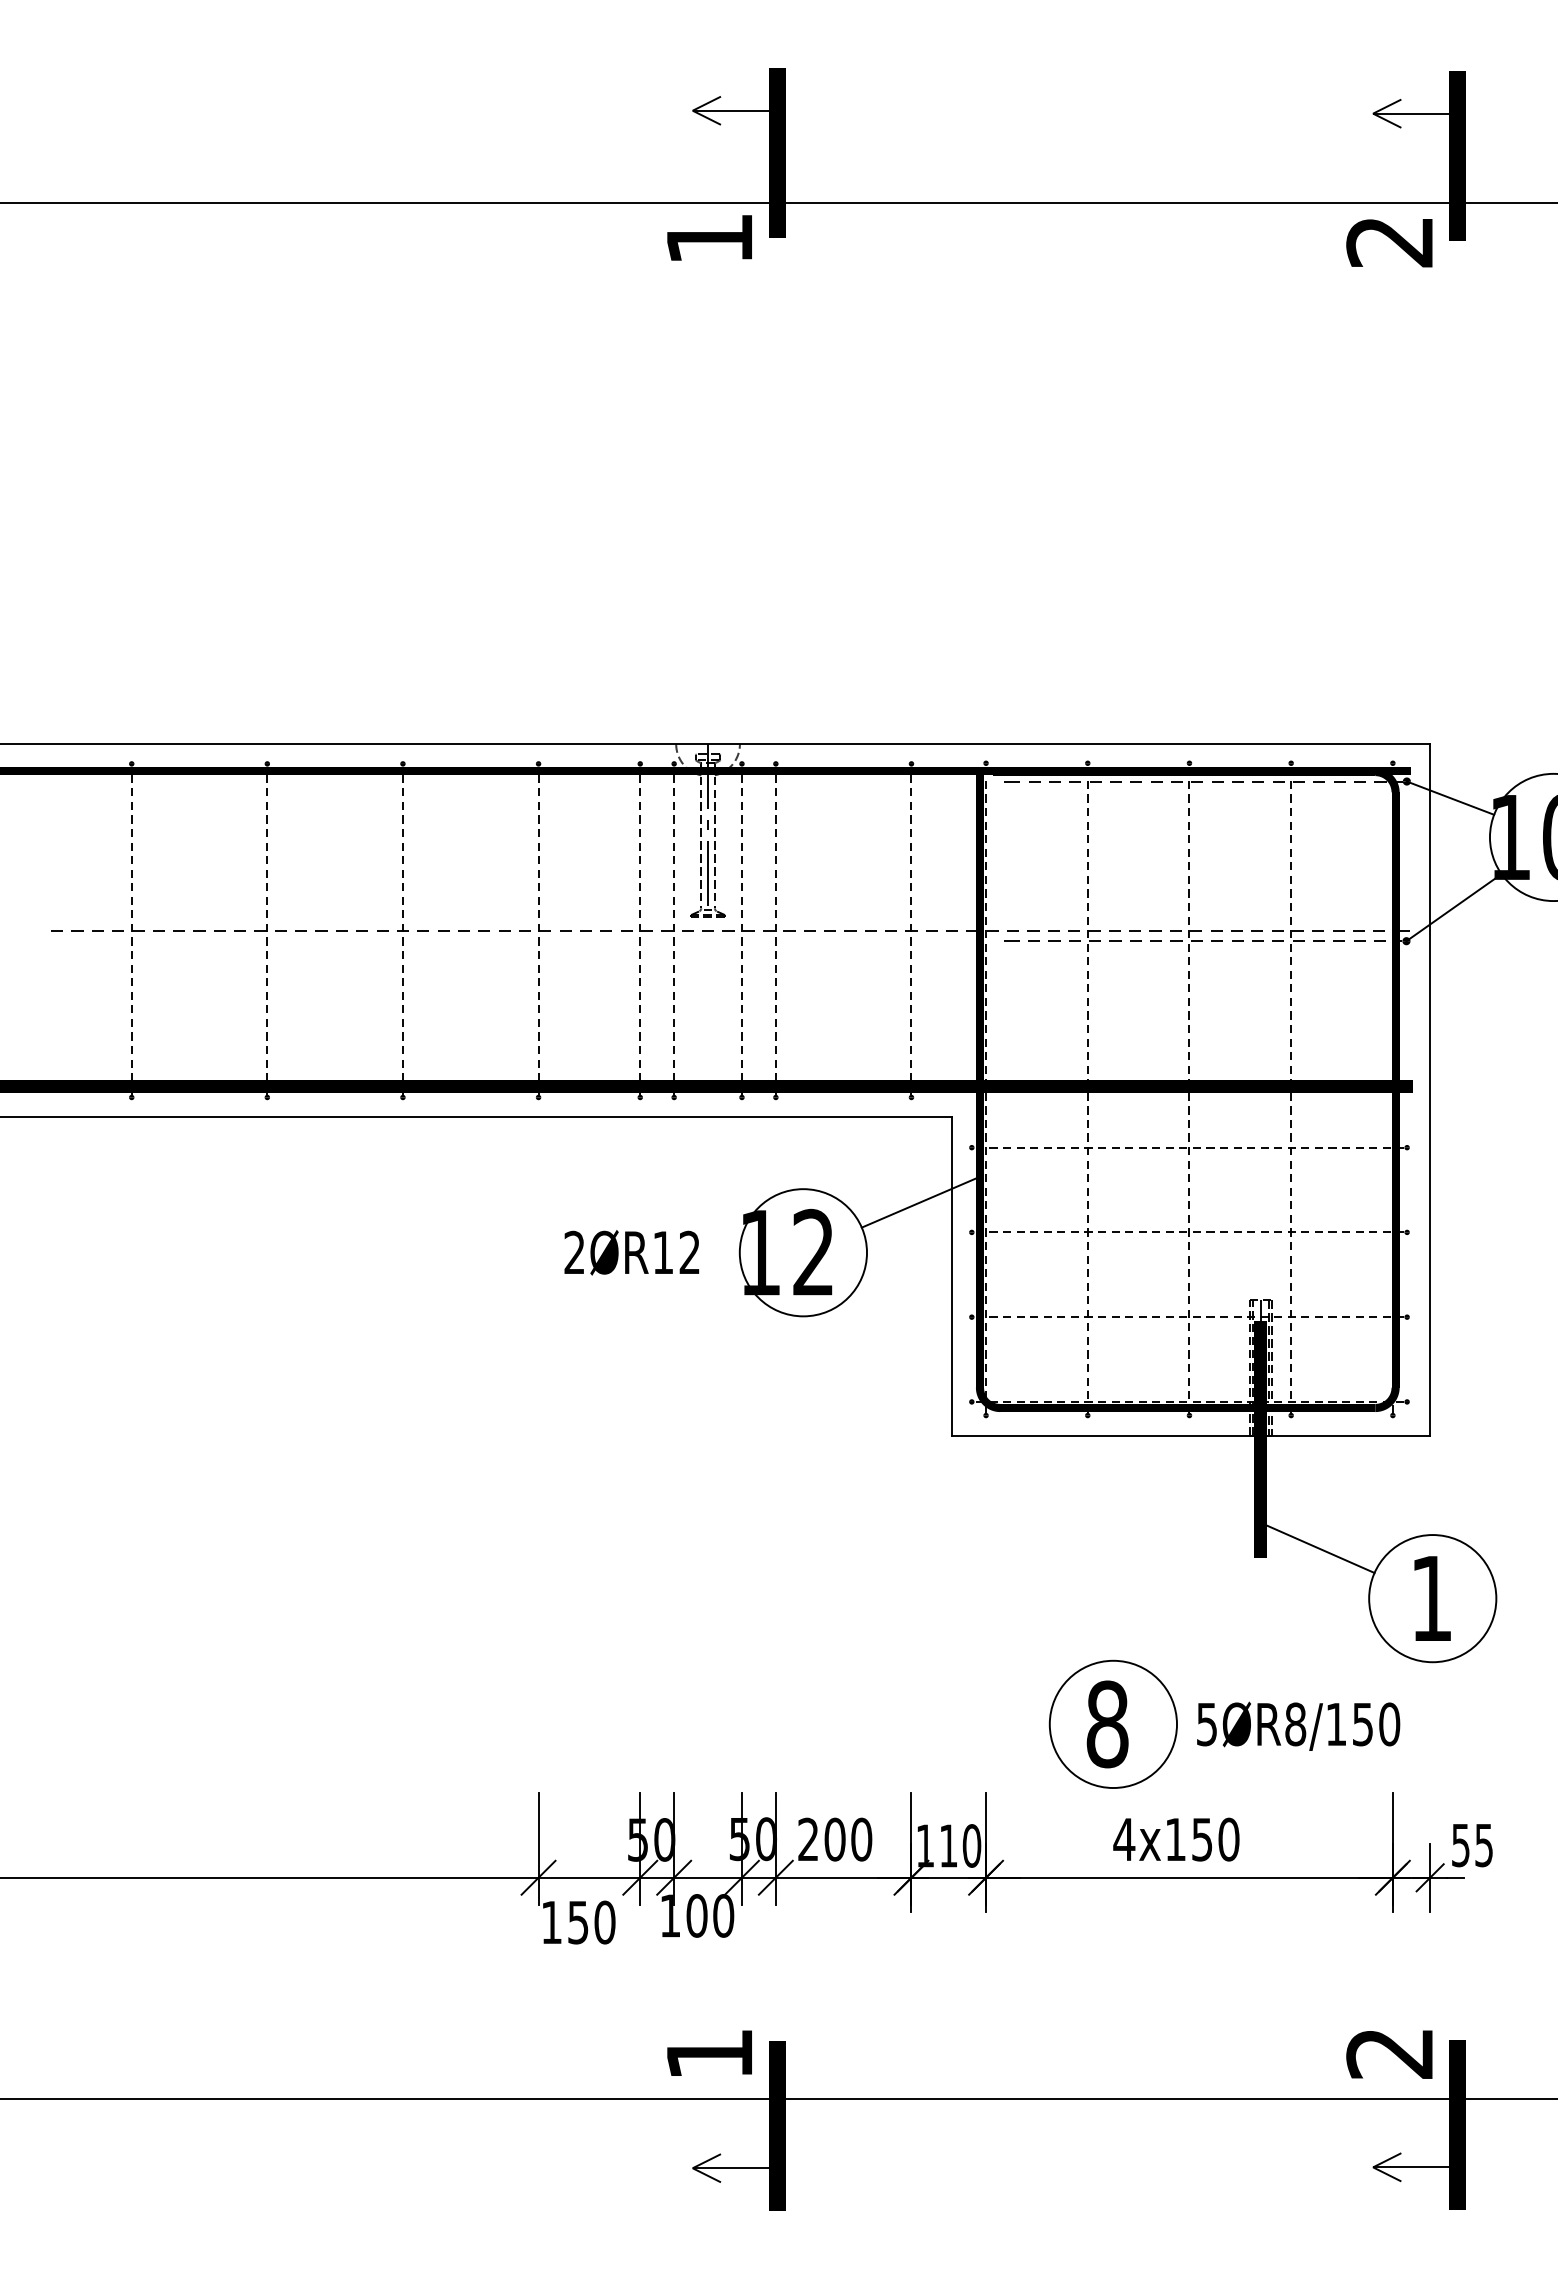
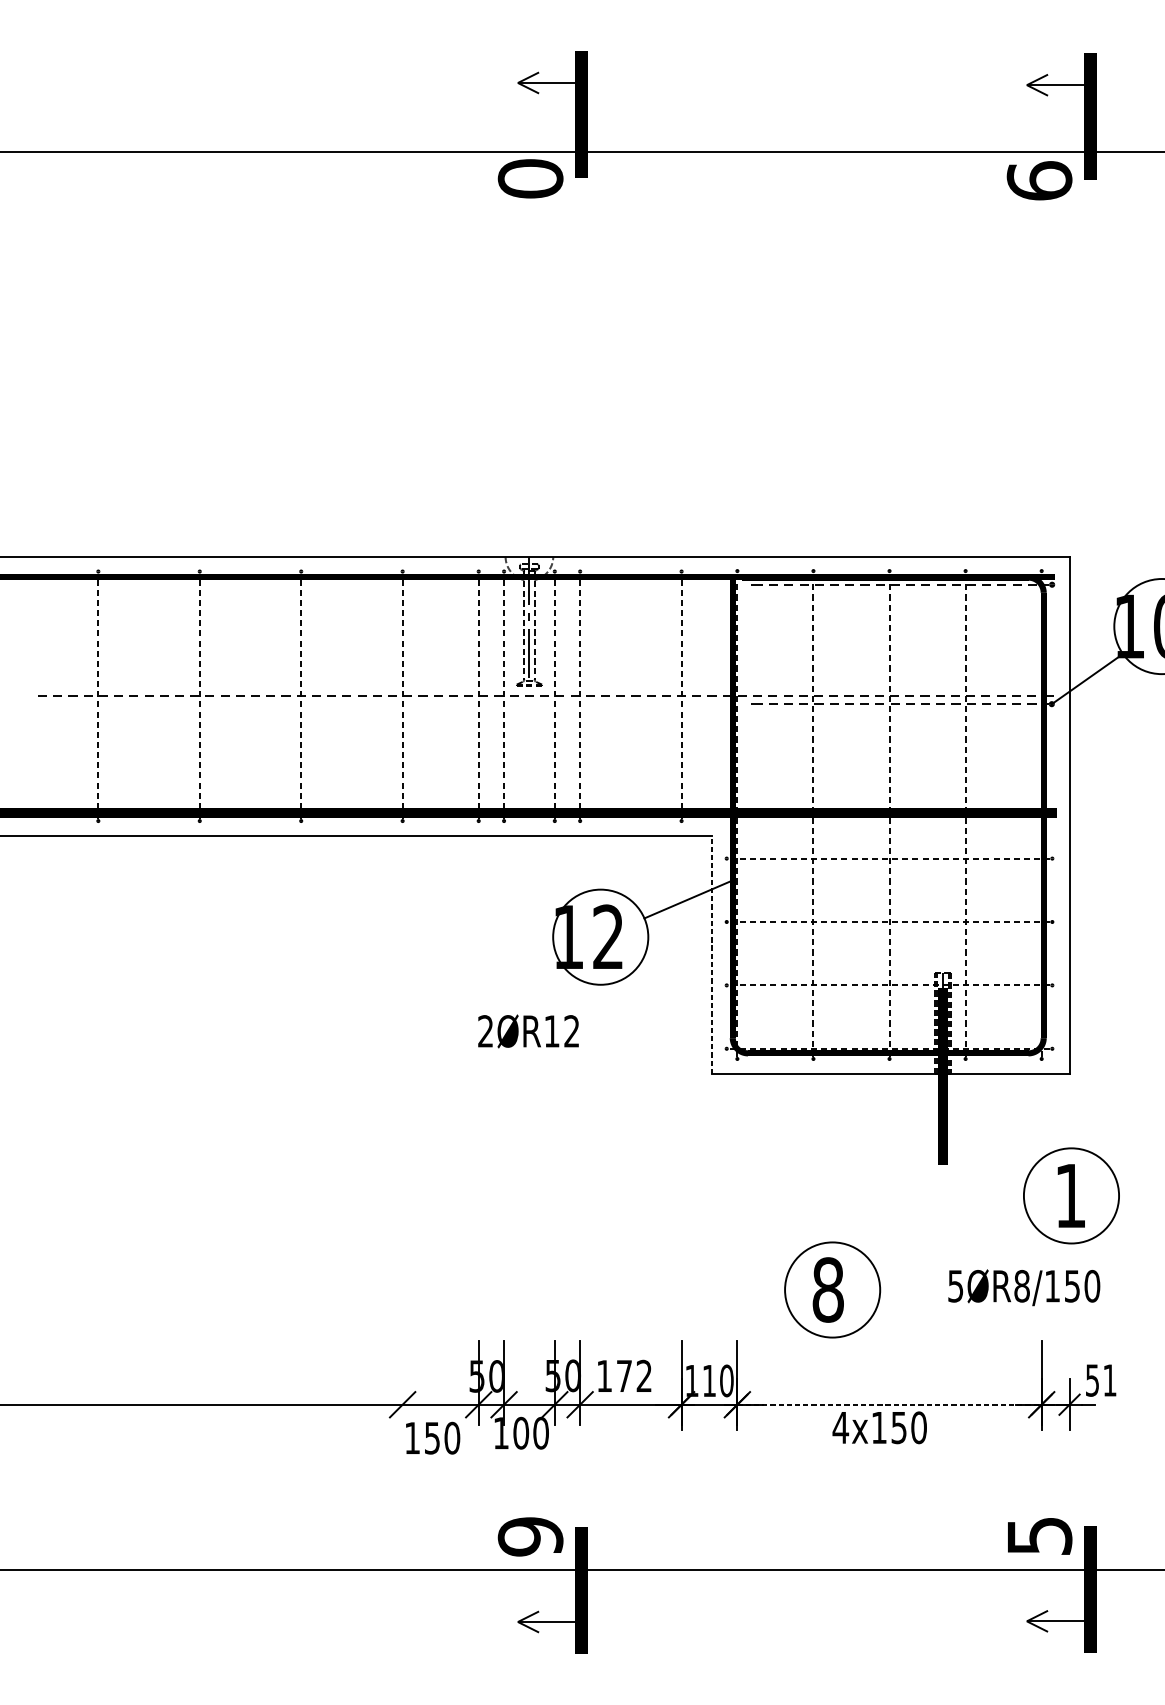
text: (709, 238) -> (530, 178), 1 -> 0
text: (1390, 241) -> (1039, 180), 2 -> 6
line: (1450, 797) -> (1084, 596), removed
text: (631, 1252) -> (528, 1031), moved
line: (952, 1275) -> (712, 954), solid -> dashed
line: (1317, 1547) -> (985, 1157), removed
text: (1298, 1725) -> (1024, 1287), moved
text: (835, 1839) -> (624, 1376), 200 -> 172
text: (1176, 1839) -> (879, 1427), moved
text: (1483, 1845) -> (1109, 1380), 55 -> 51
line: (538, 1848) -> (402, 1382), removed
line: (1189, 1877) -> (889, 1404), solid -> dashed
text: (1390, 2053) -> (1039, 1536), 2 -> 5
text: (709, 2054) -> (530, 1536), 1 -> 9

